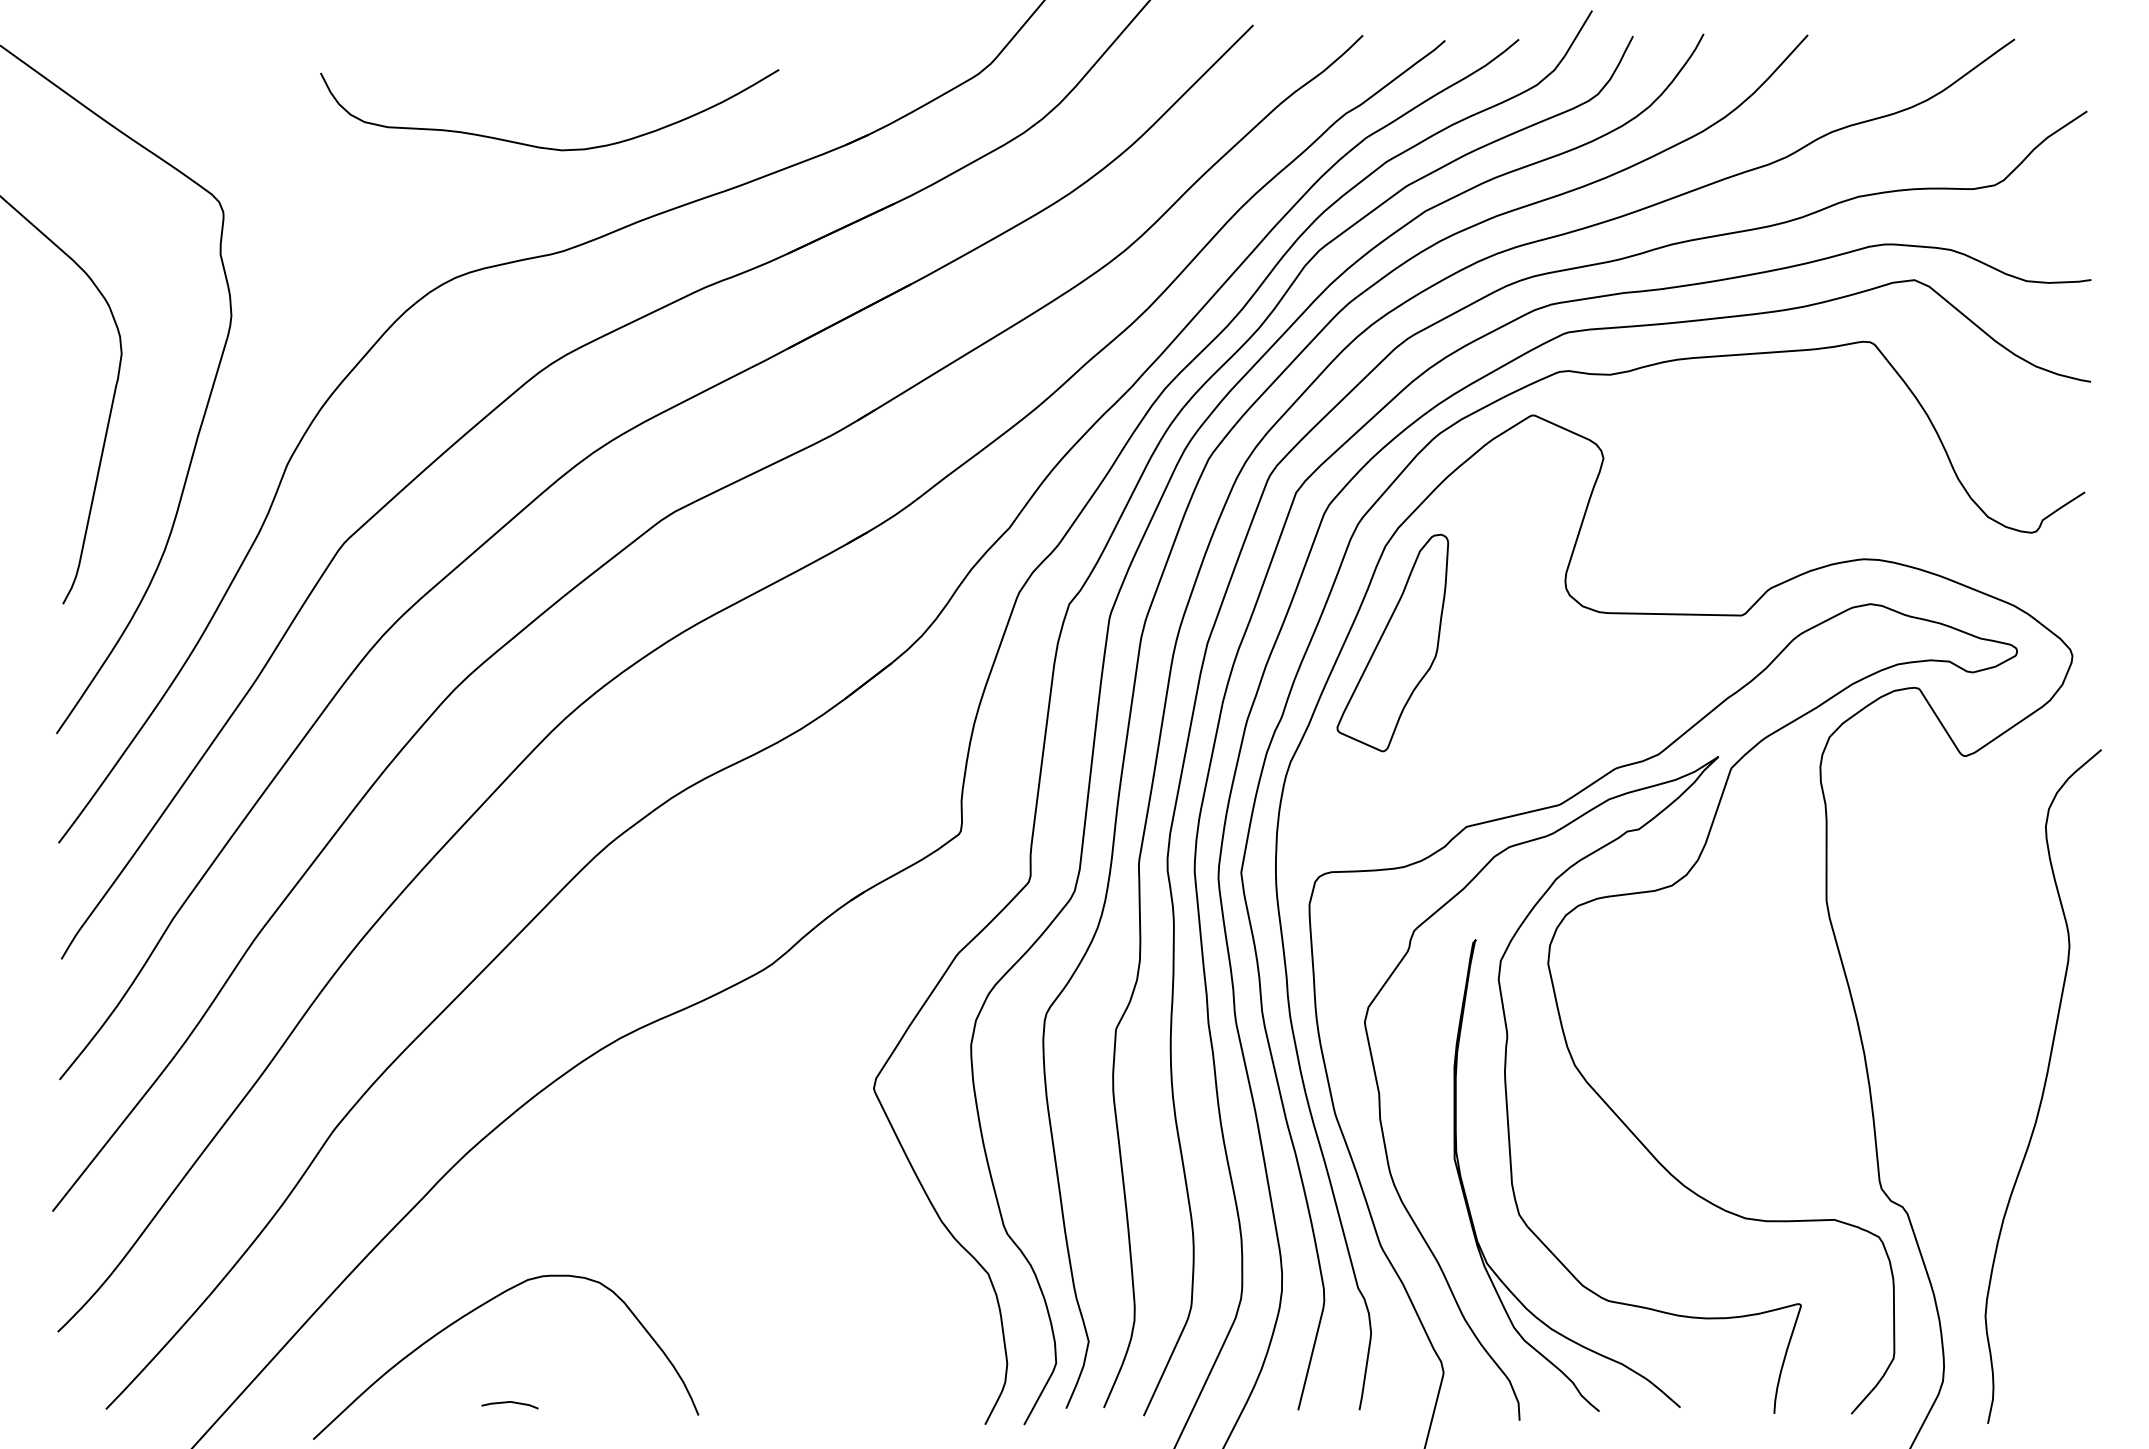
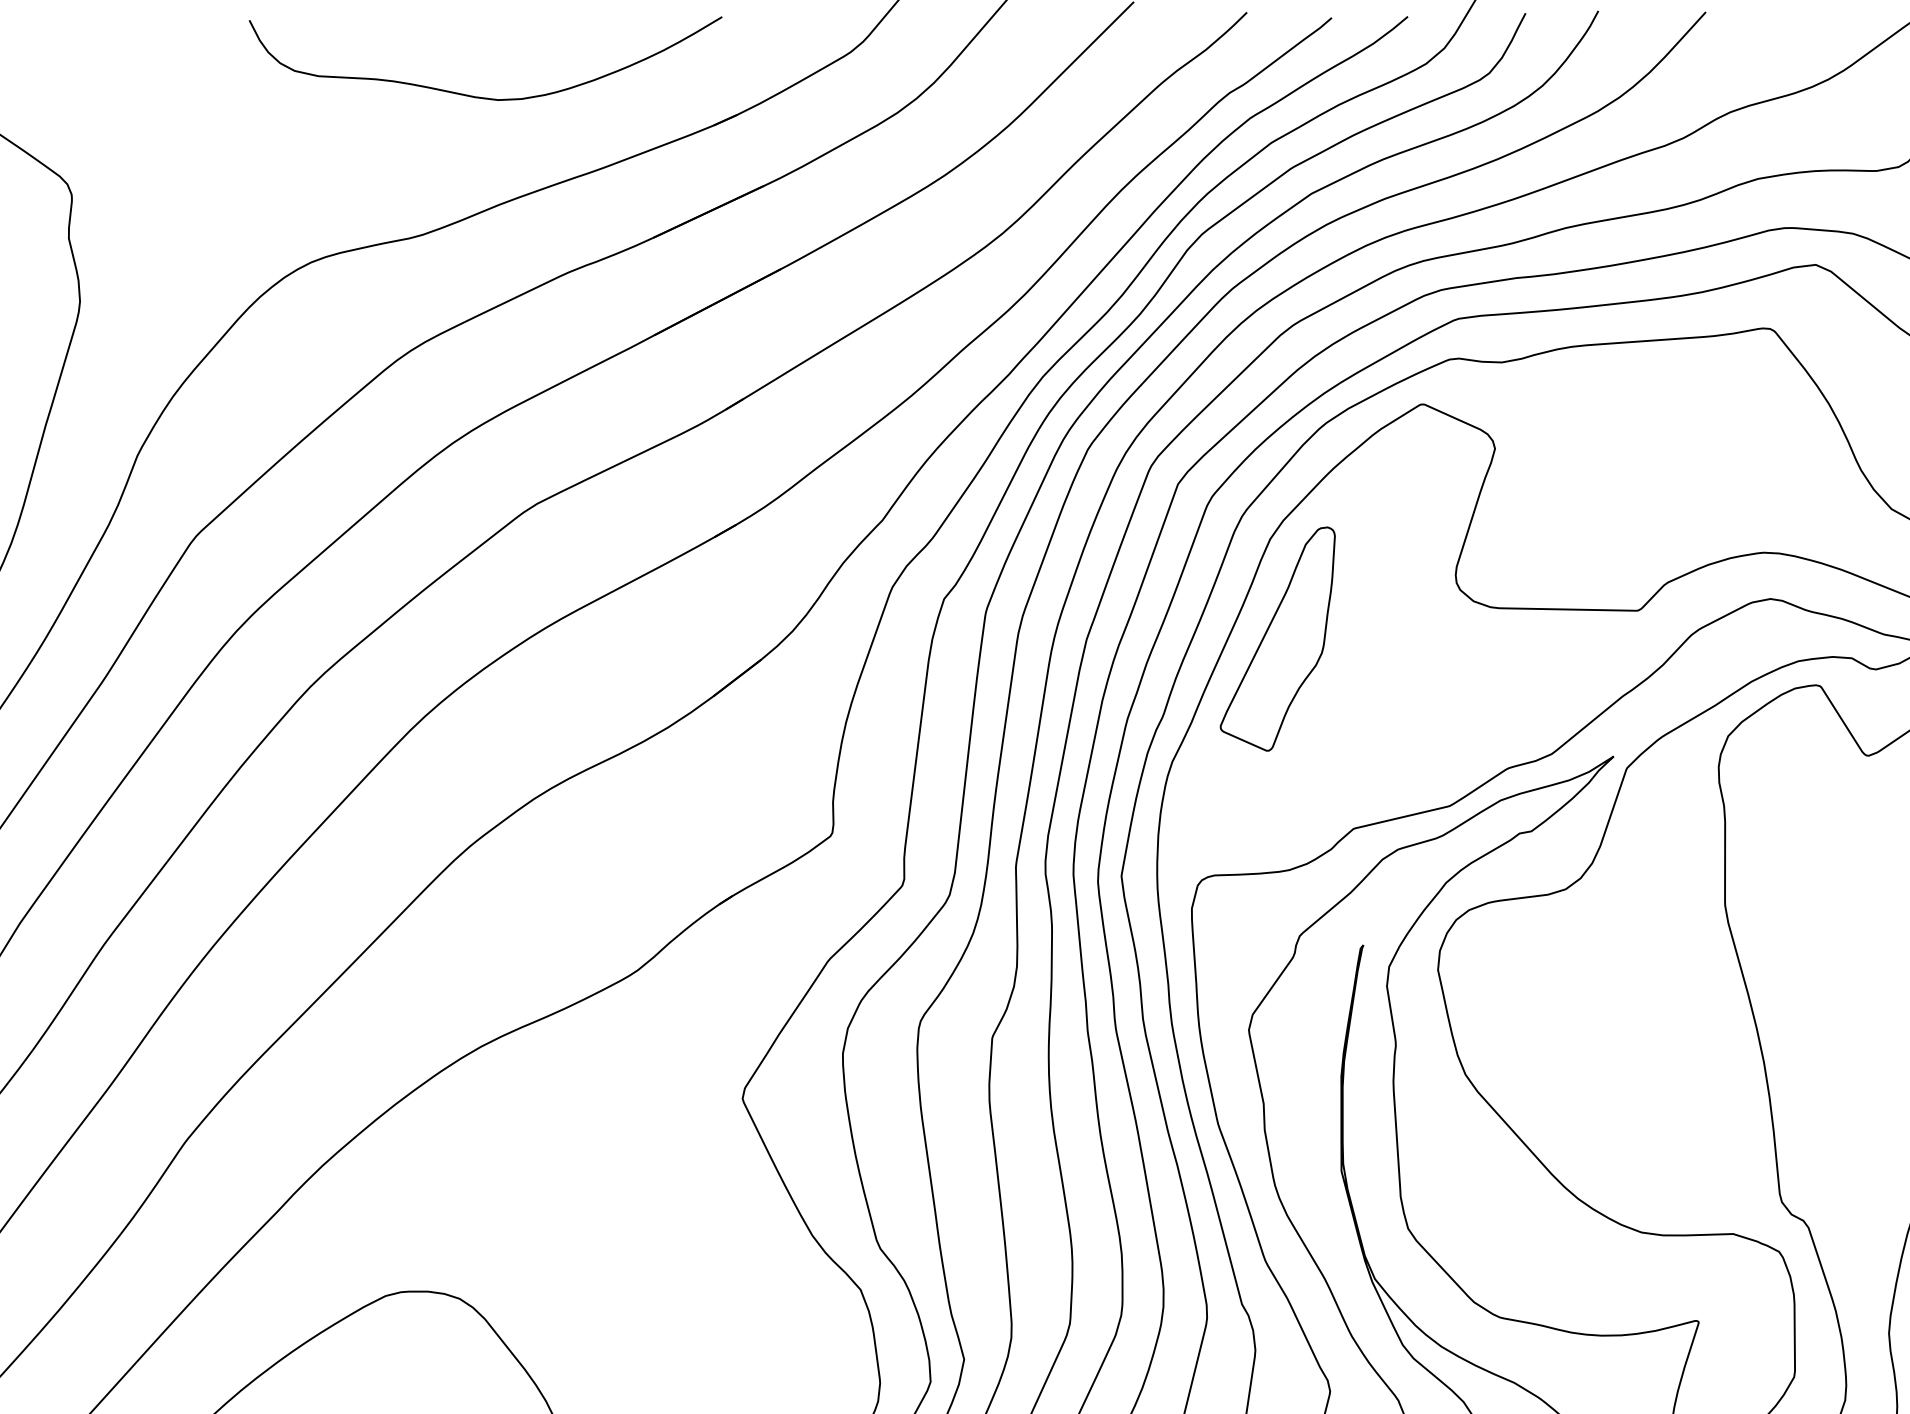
curve: (541, 146) -> (477, 96), moved

